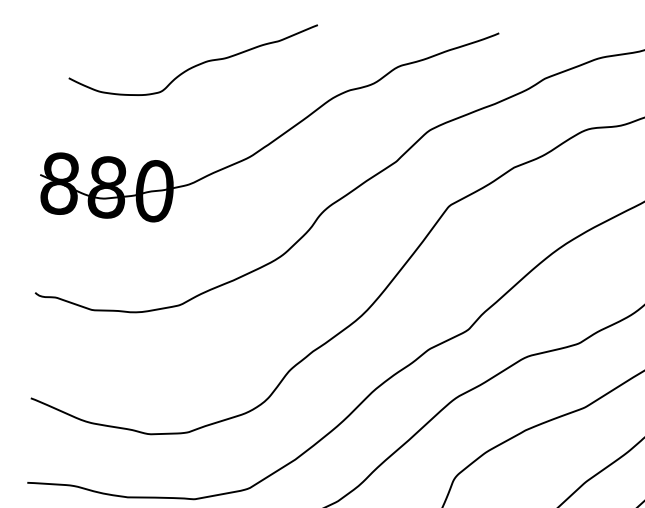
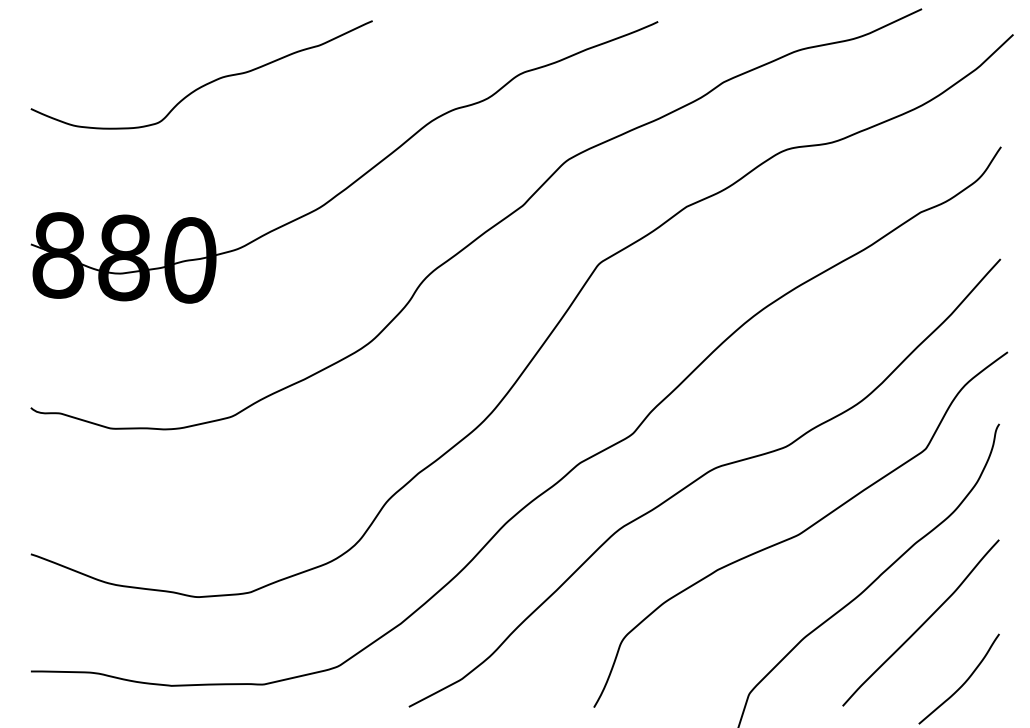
curve: (195, 65) -> (205, 83), moved

